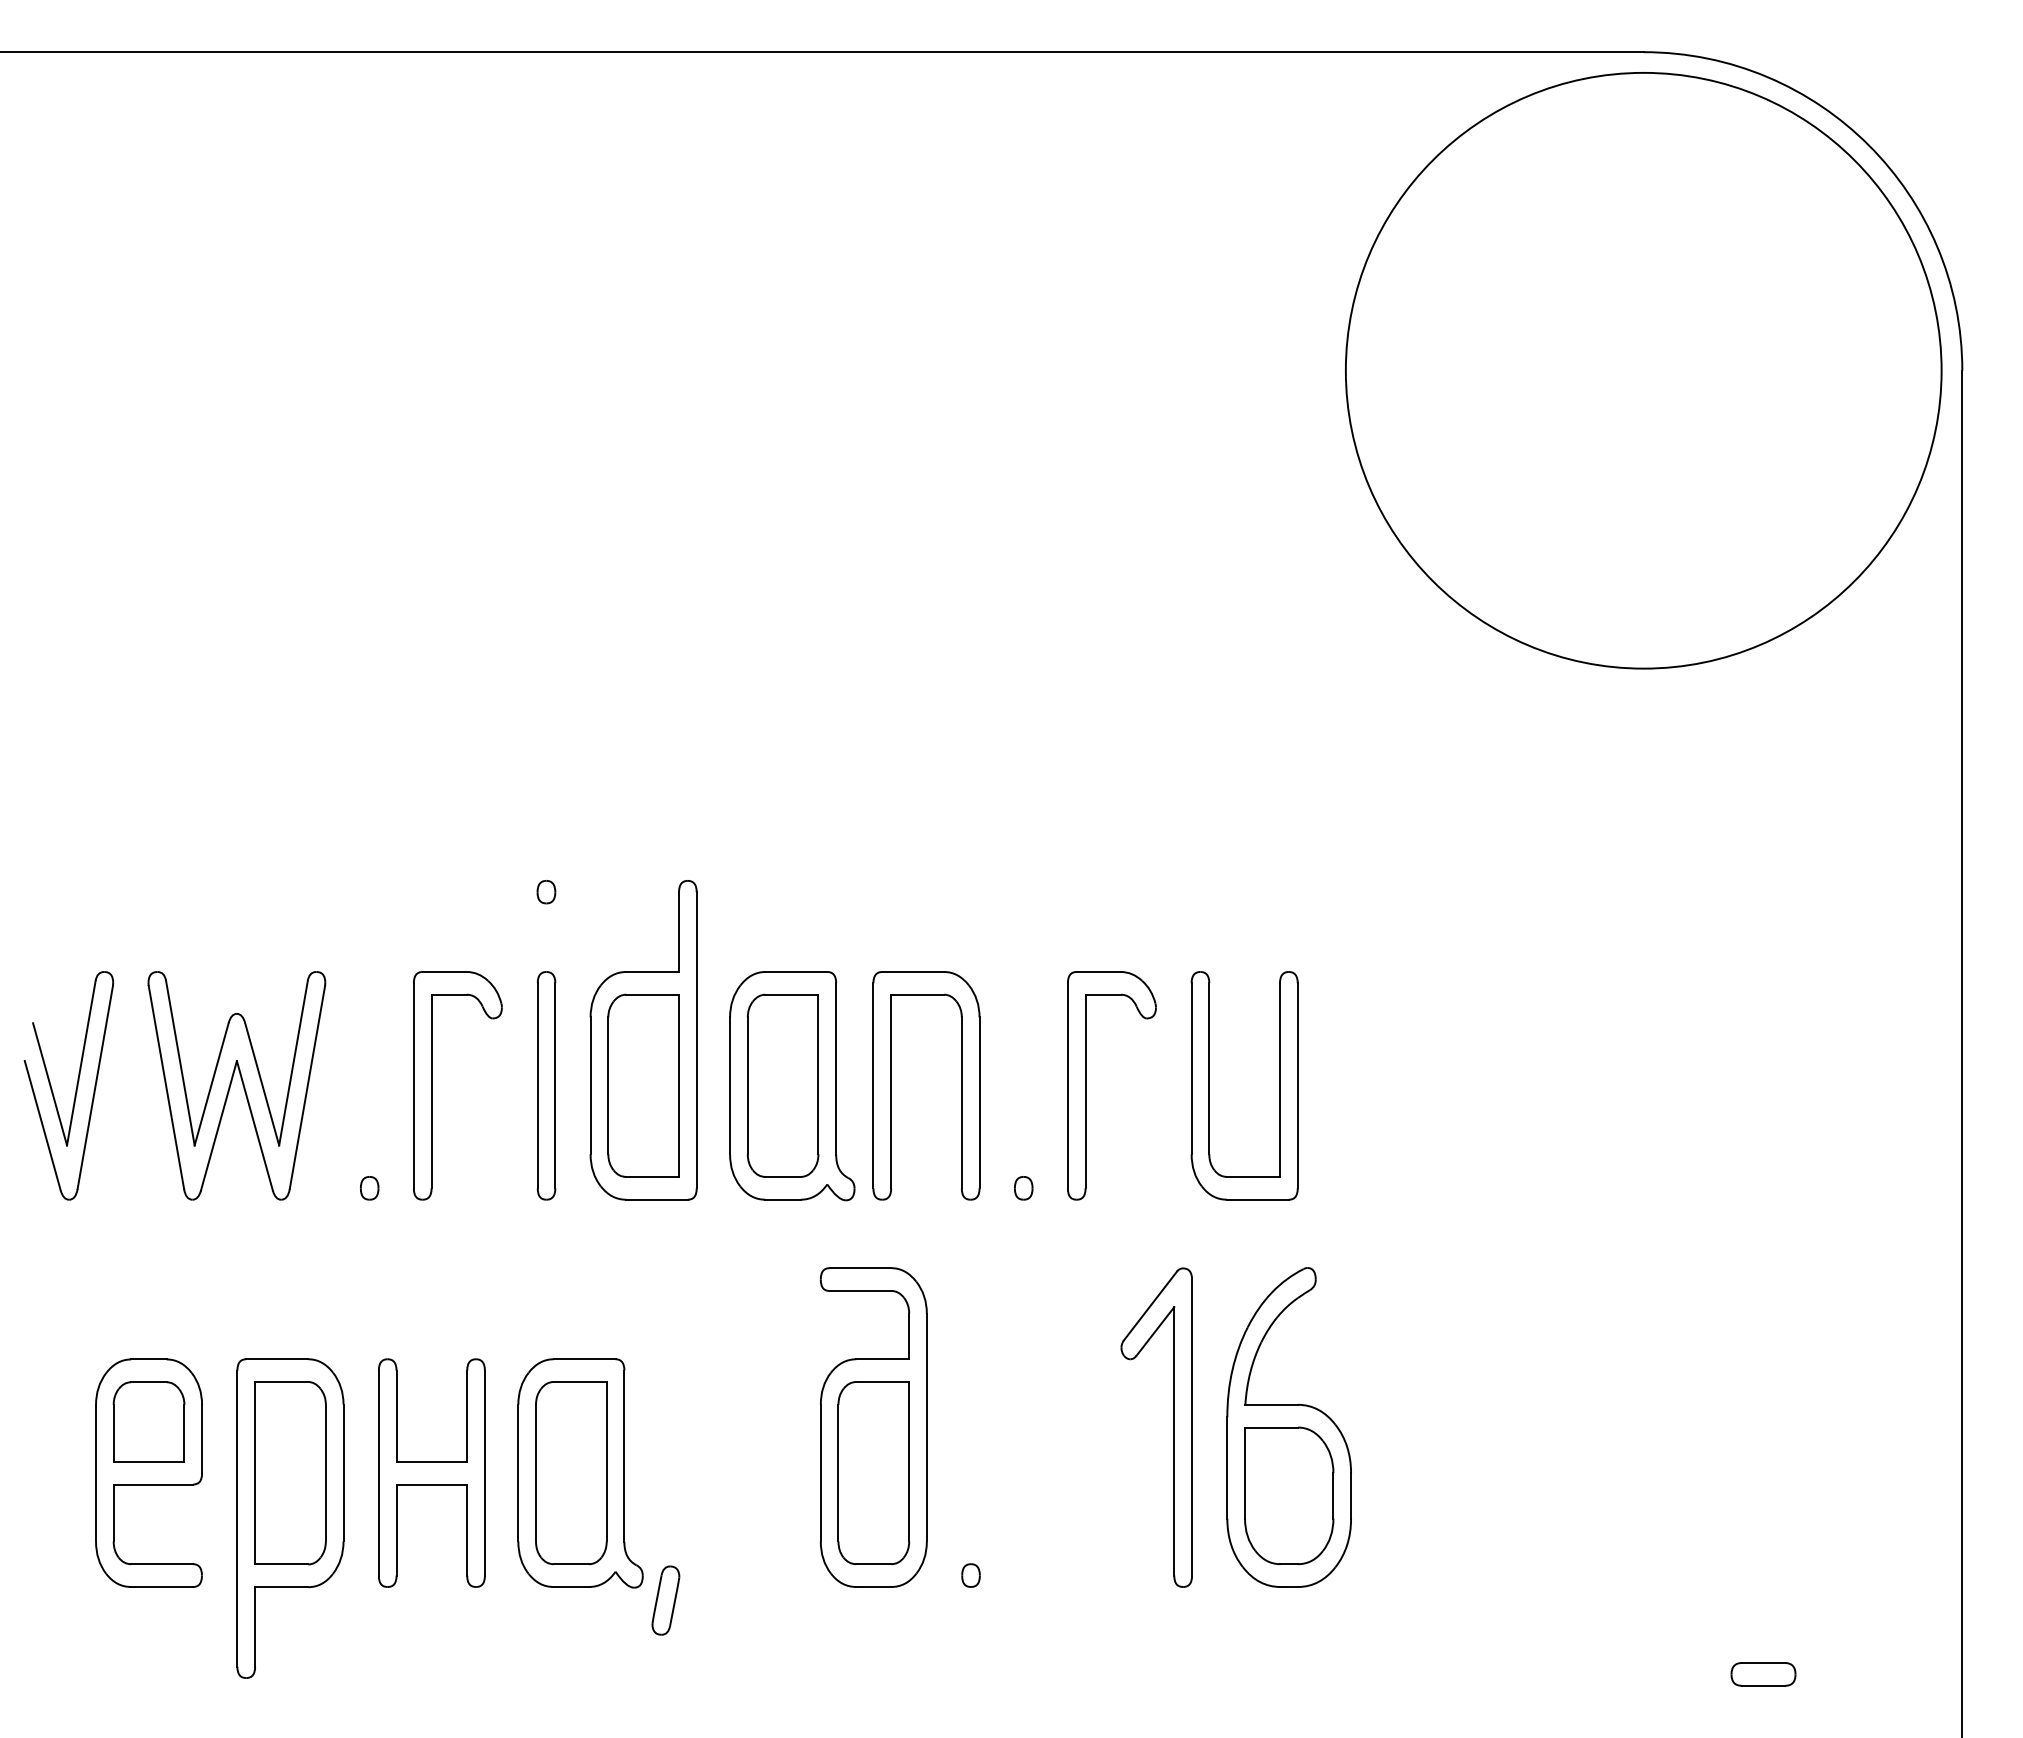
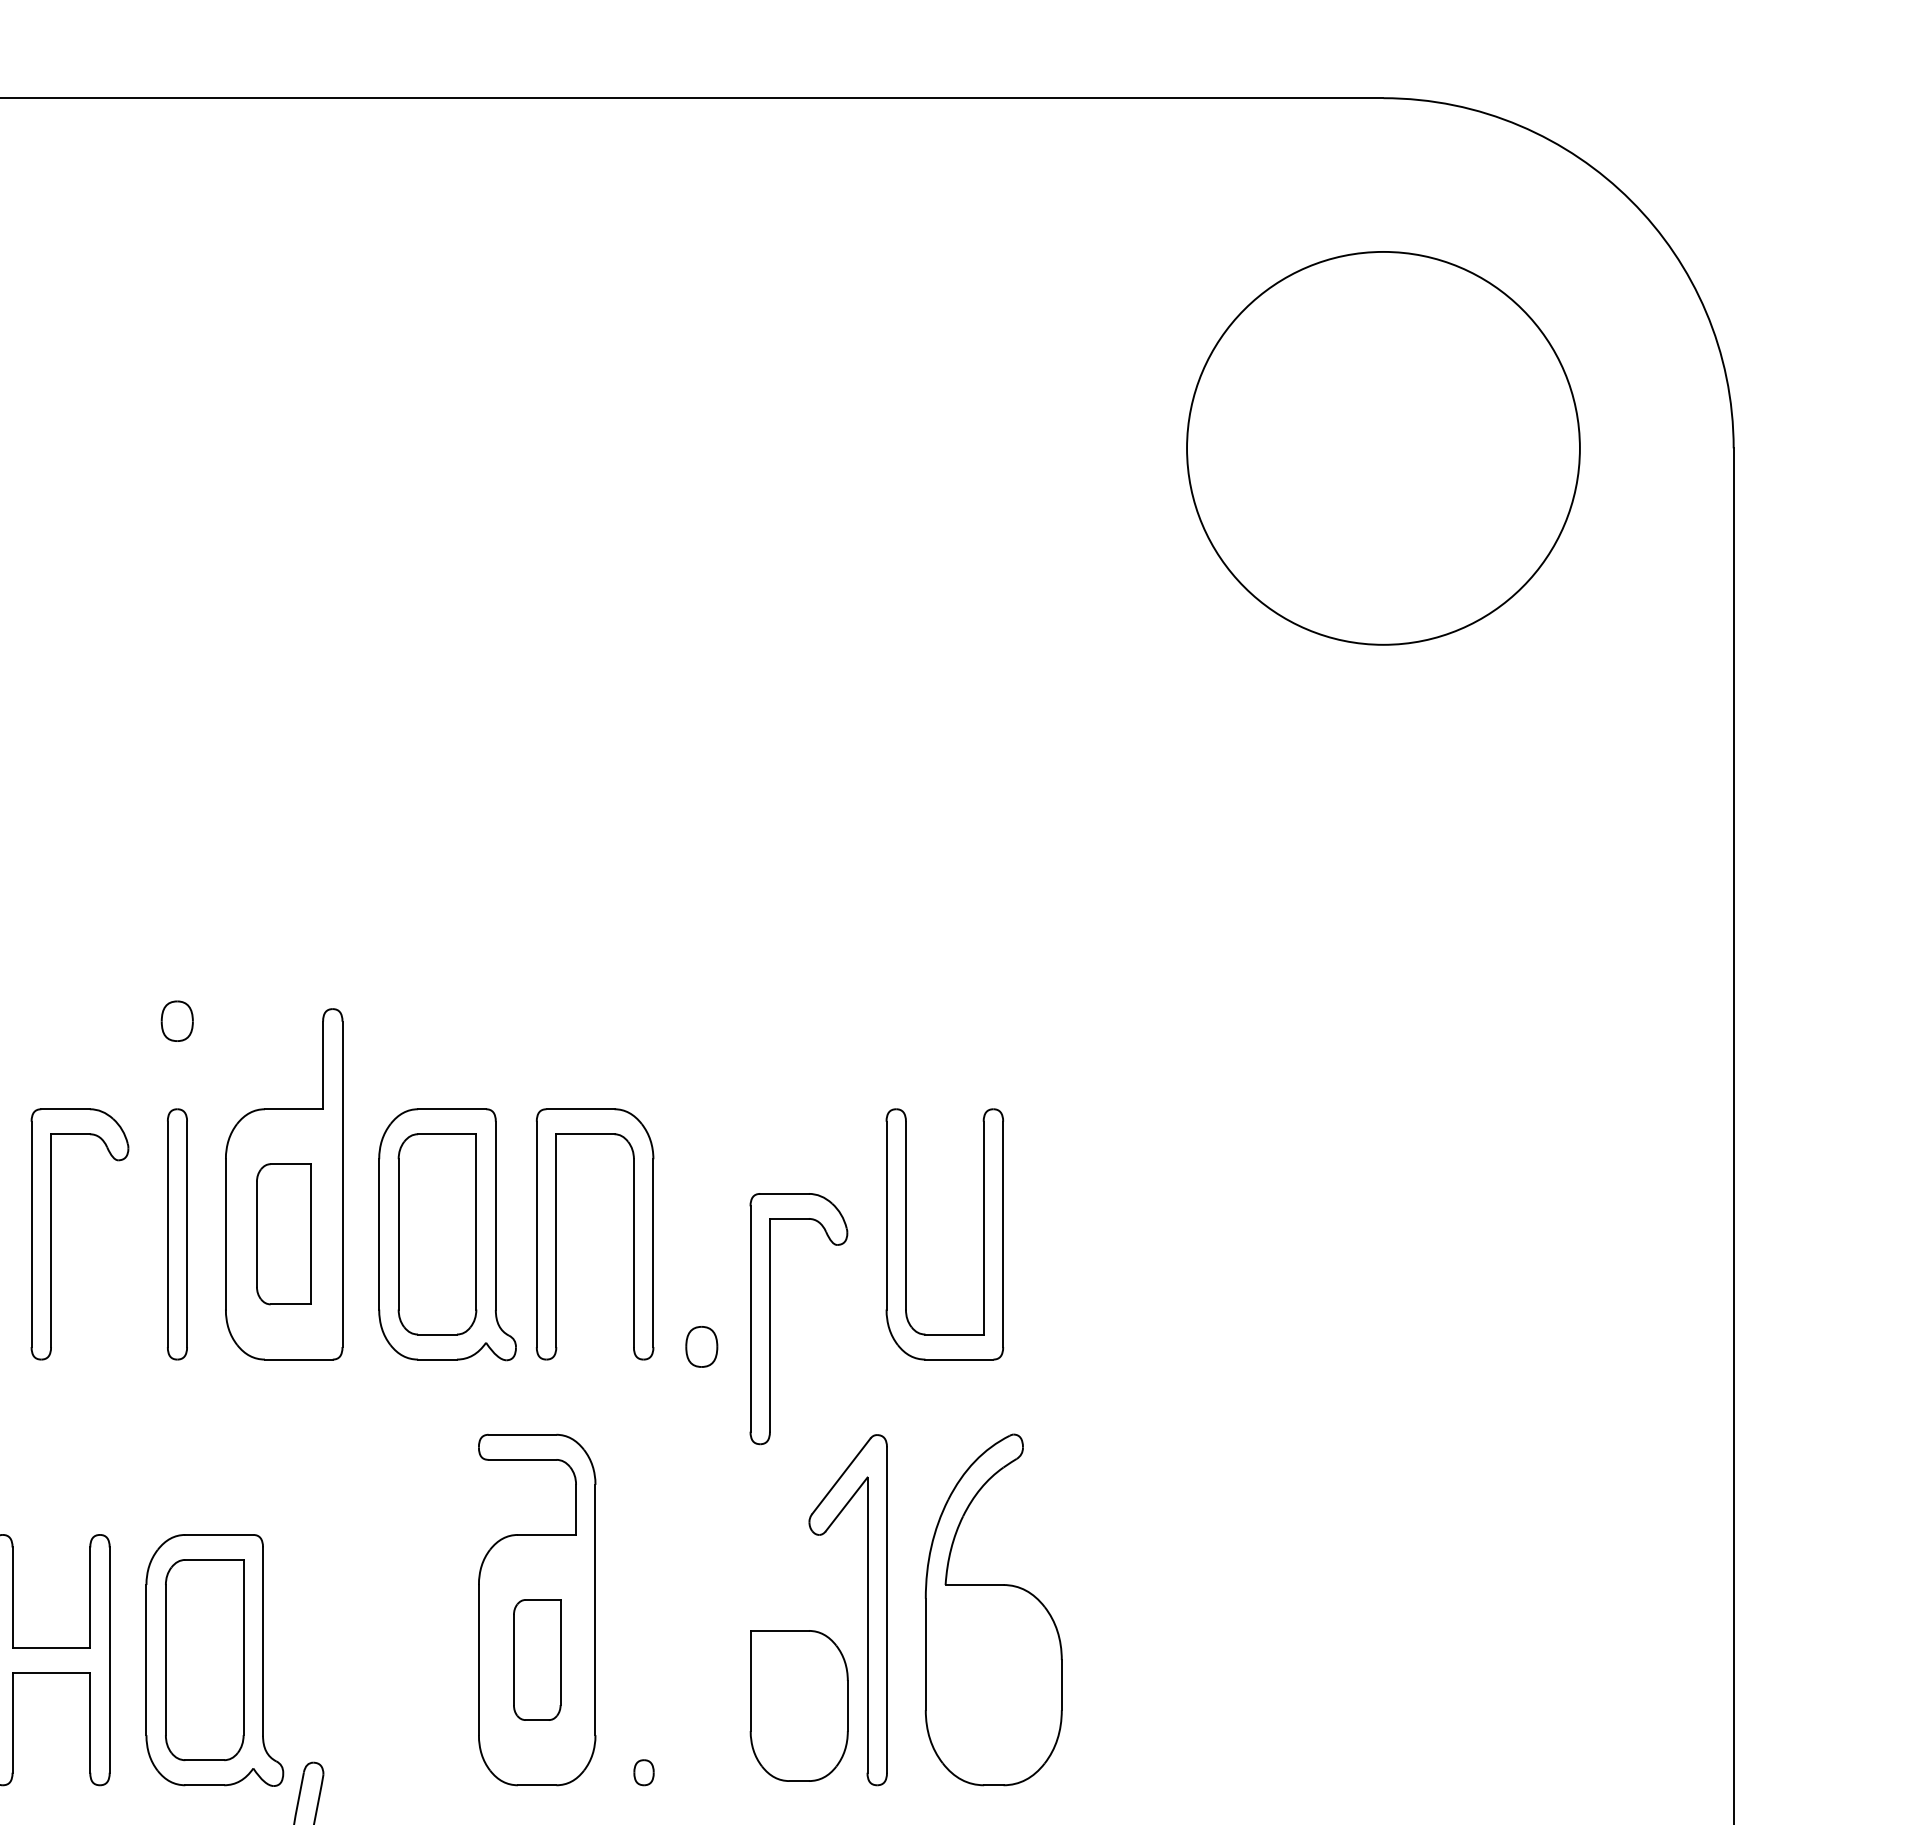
circle: (1643, 370) -> (1383, 448), size x0.6
part: (546, 892) -> (177, 1021), size x1.6
part: (643, 1085) -> (284, 1234), size x0.7
part: (1086, 1085) -> (770, 1318), moved
part: (1023, 1188) -> (701, 1347), size x1.6
part: (873, 1472) -> (536, 1659), size x0.6
part: (1289, 1495) -> (799, 1705), moved

